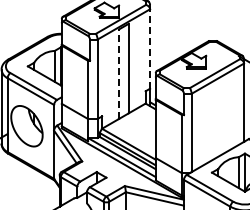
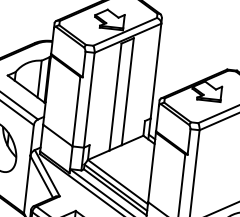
line: (150, 49) -> (156, 71), dashed -> solid
line: (119, 74) -> (116, 97), dashed -> solid

